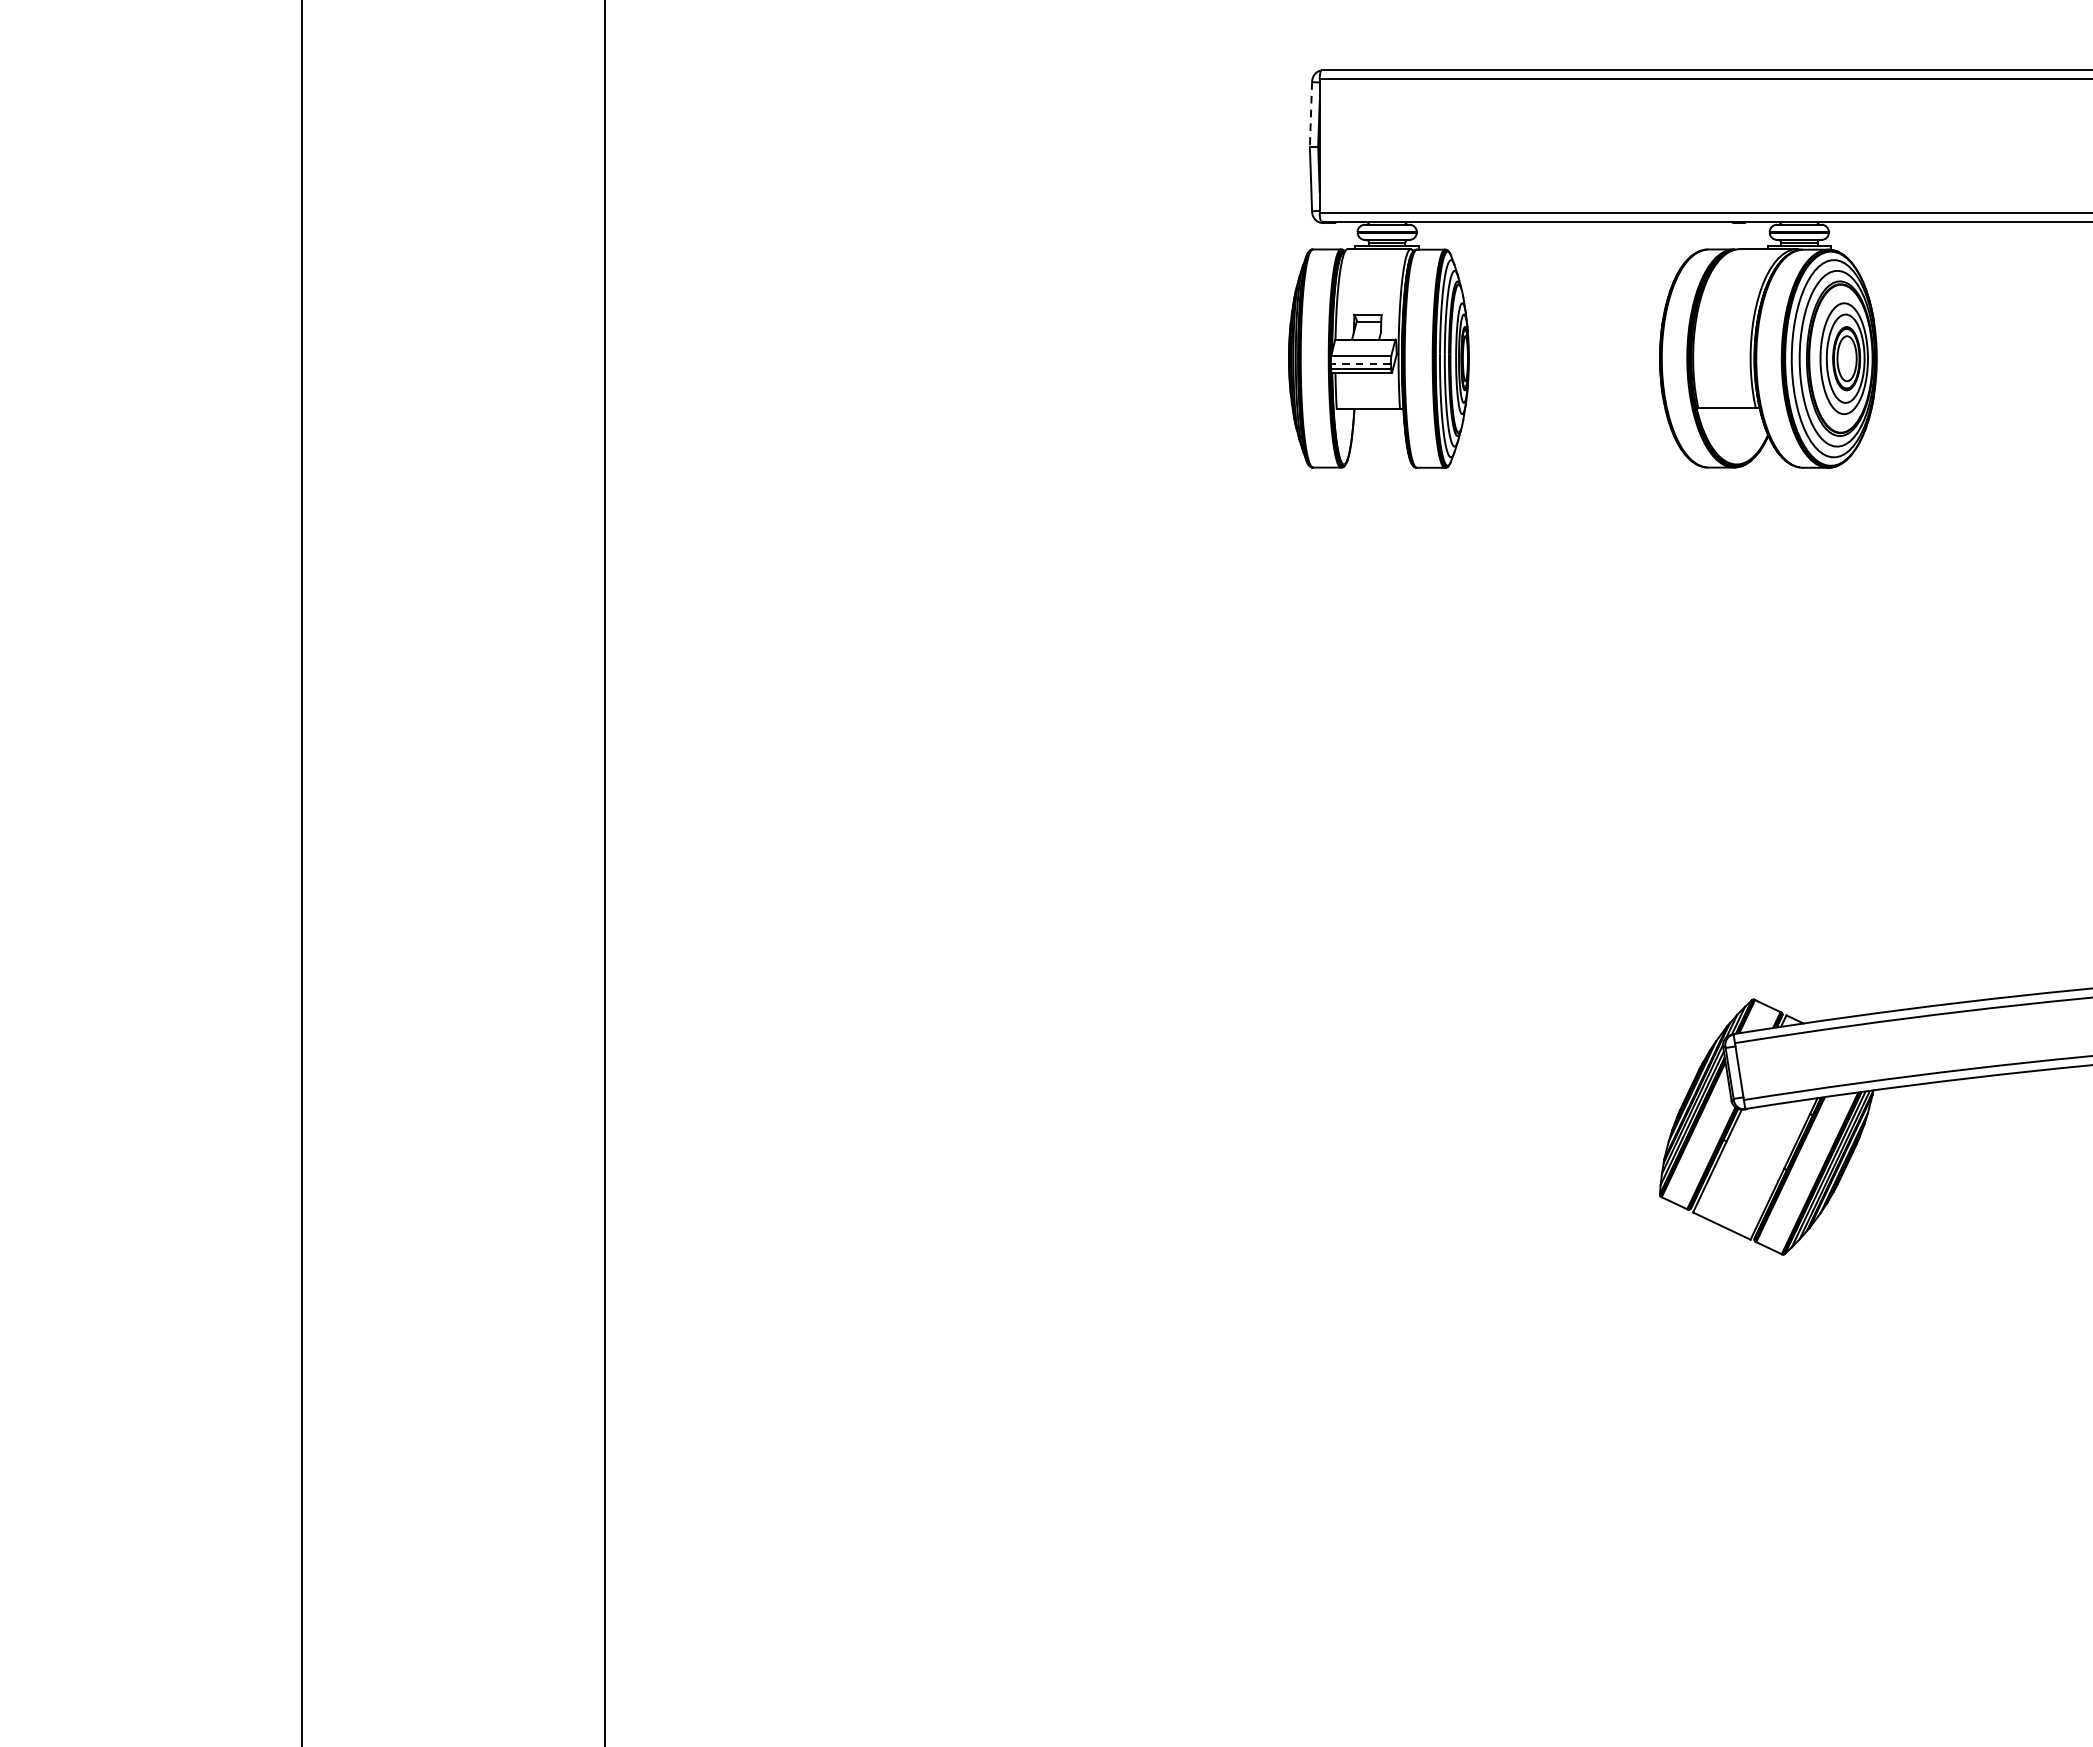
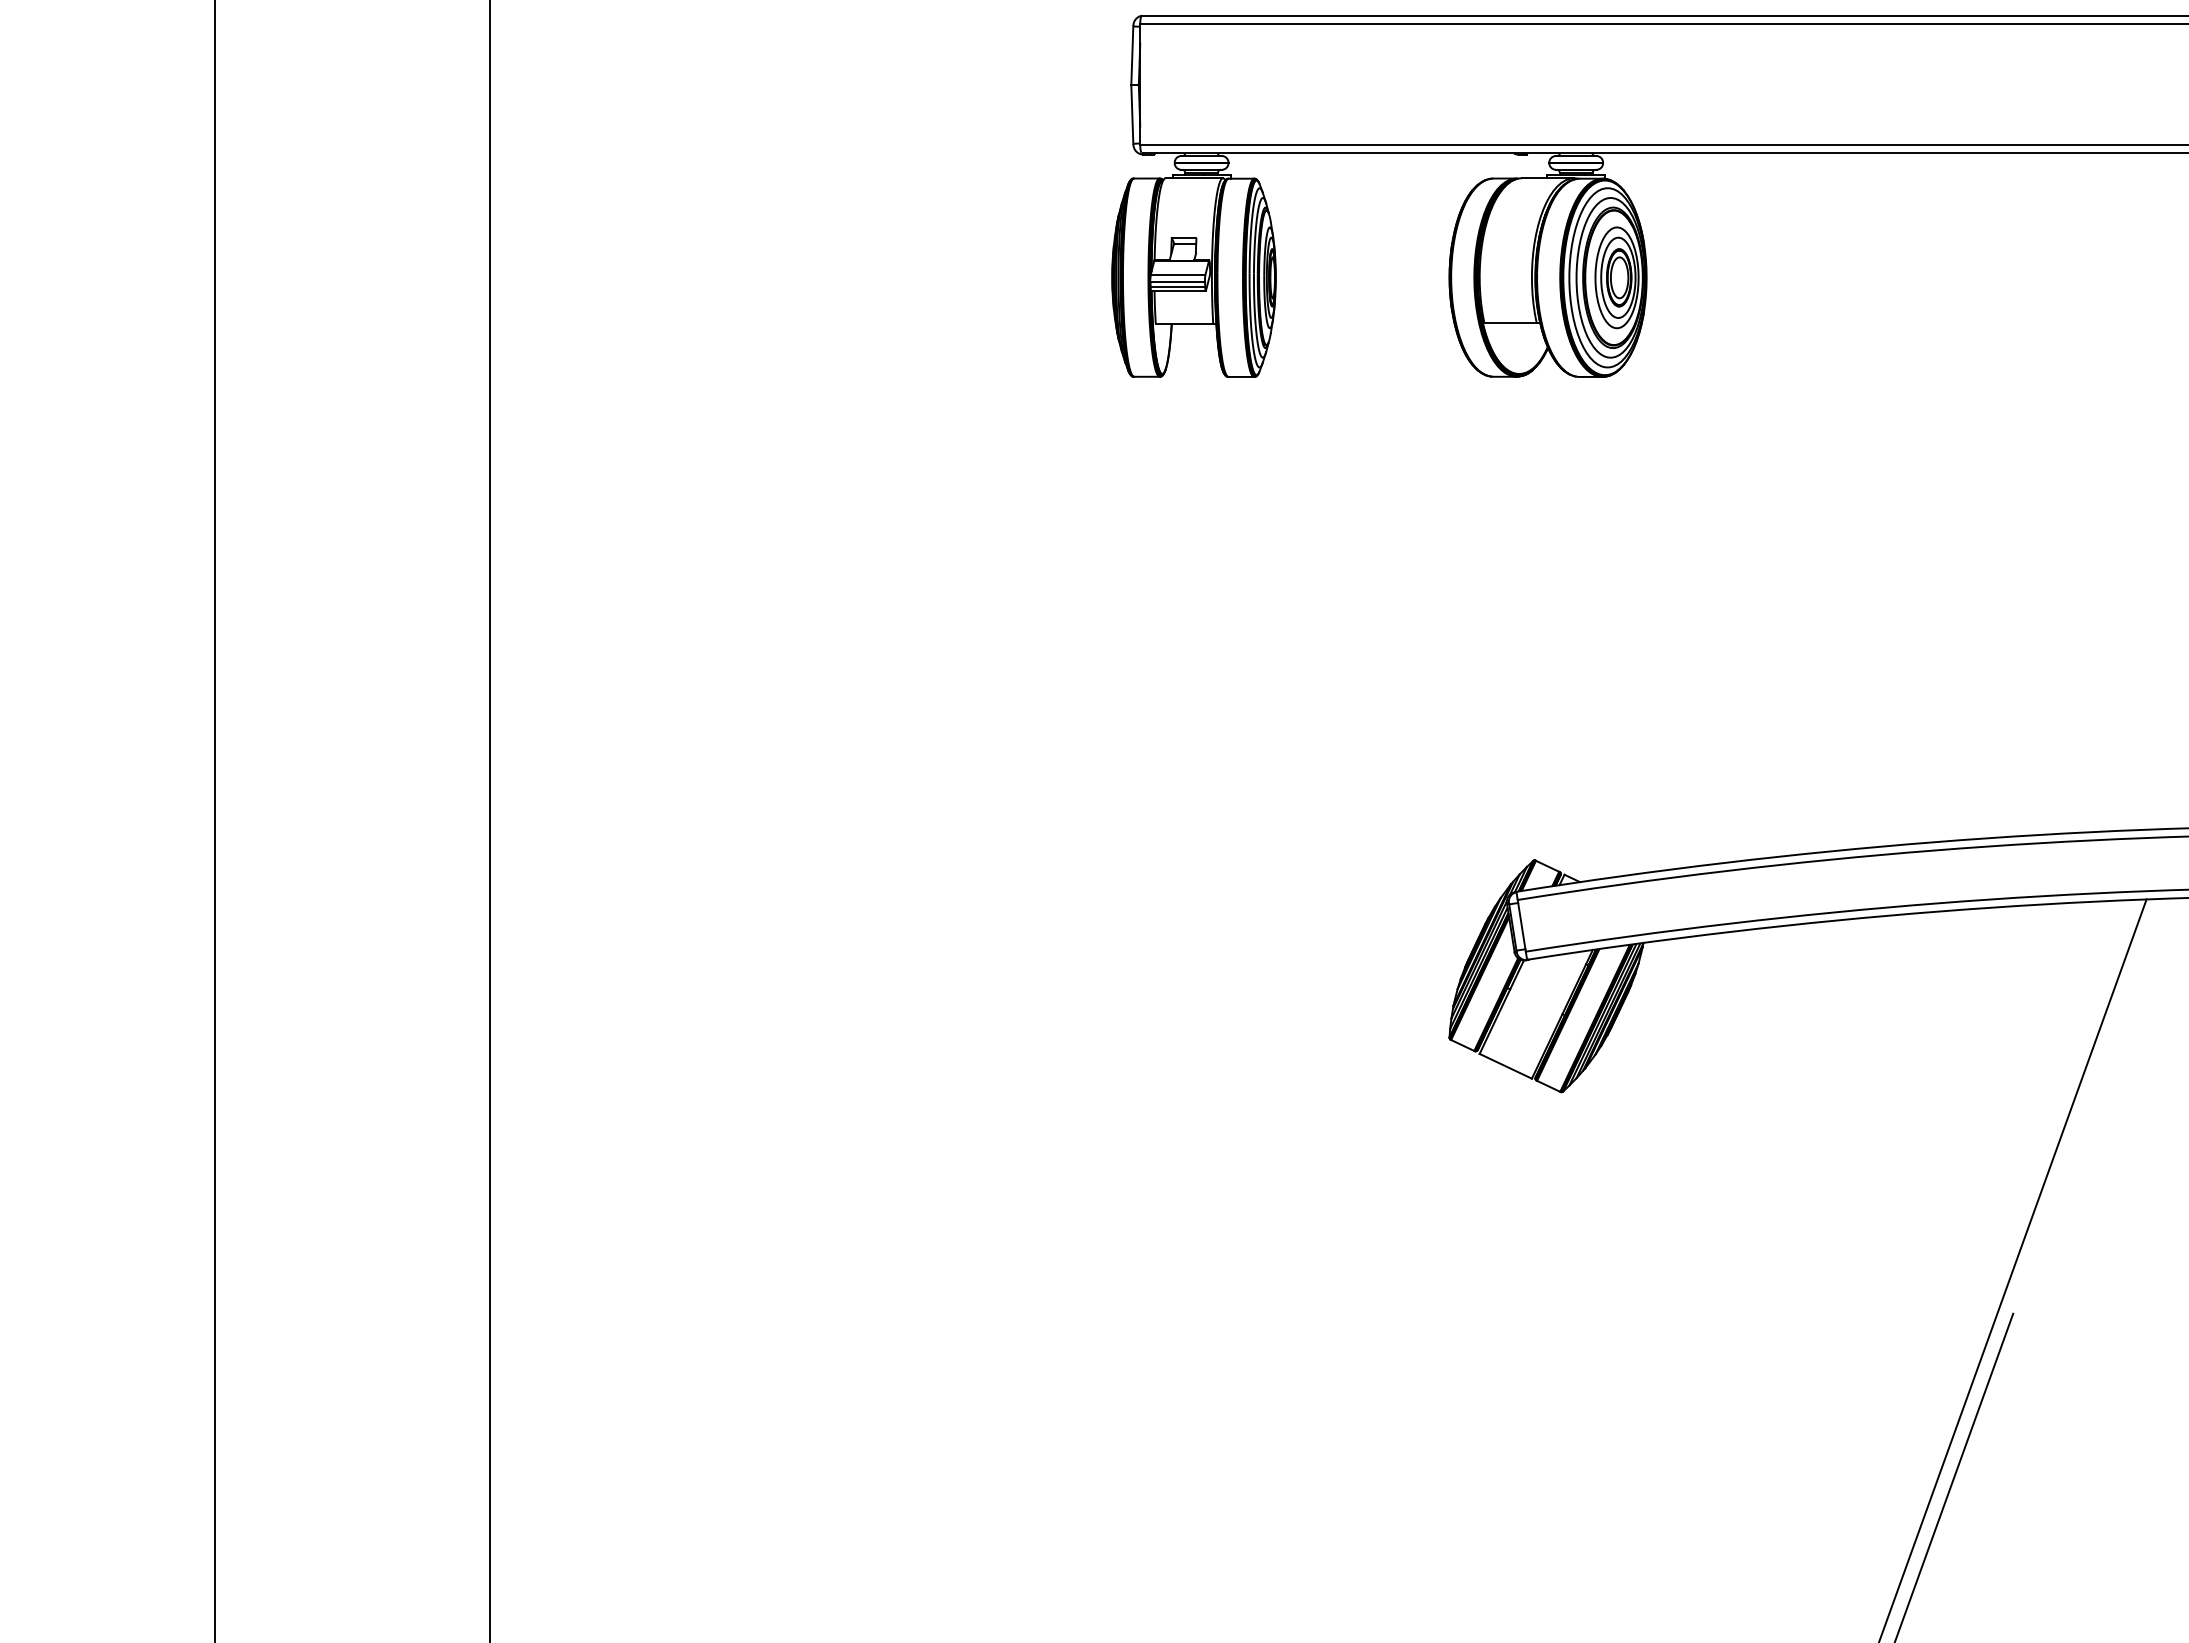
line: (1311, 115) -> (1132, 56), dashed -> solid
line: (1360, 363) -> (1177, 282), dashed -> solid

